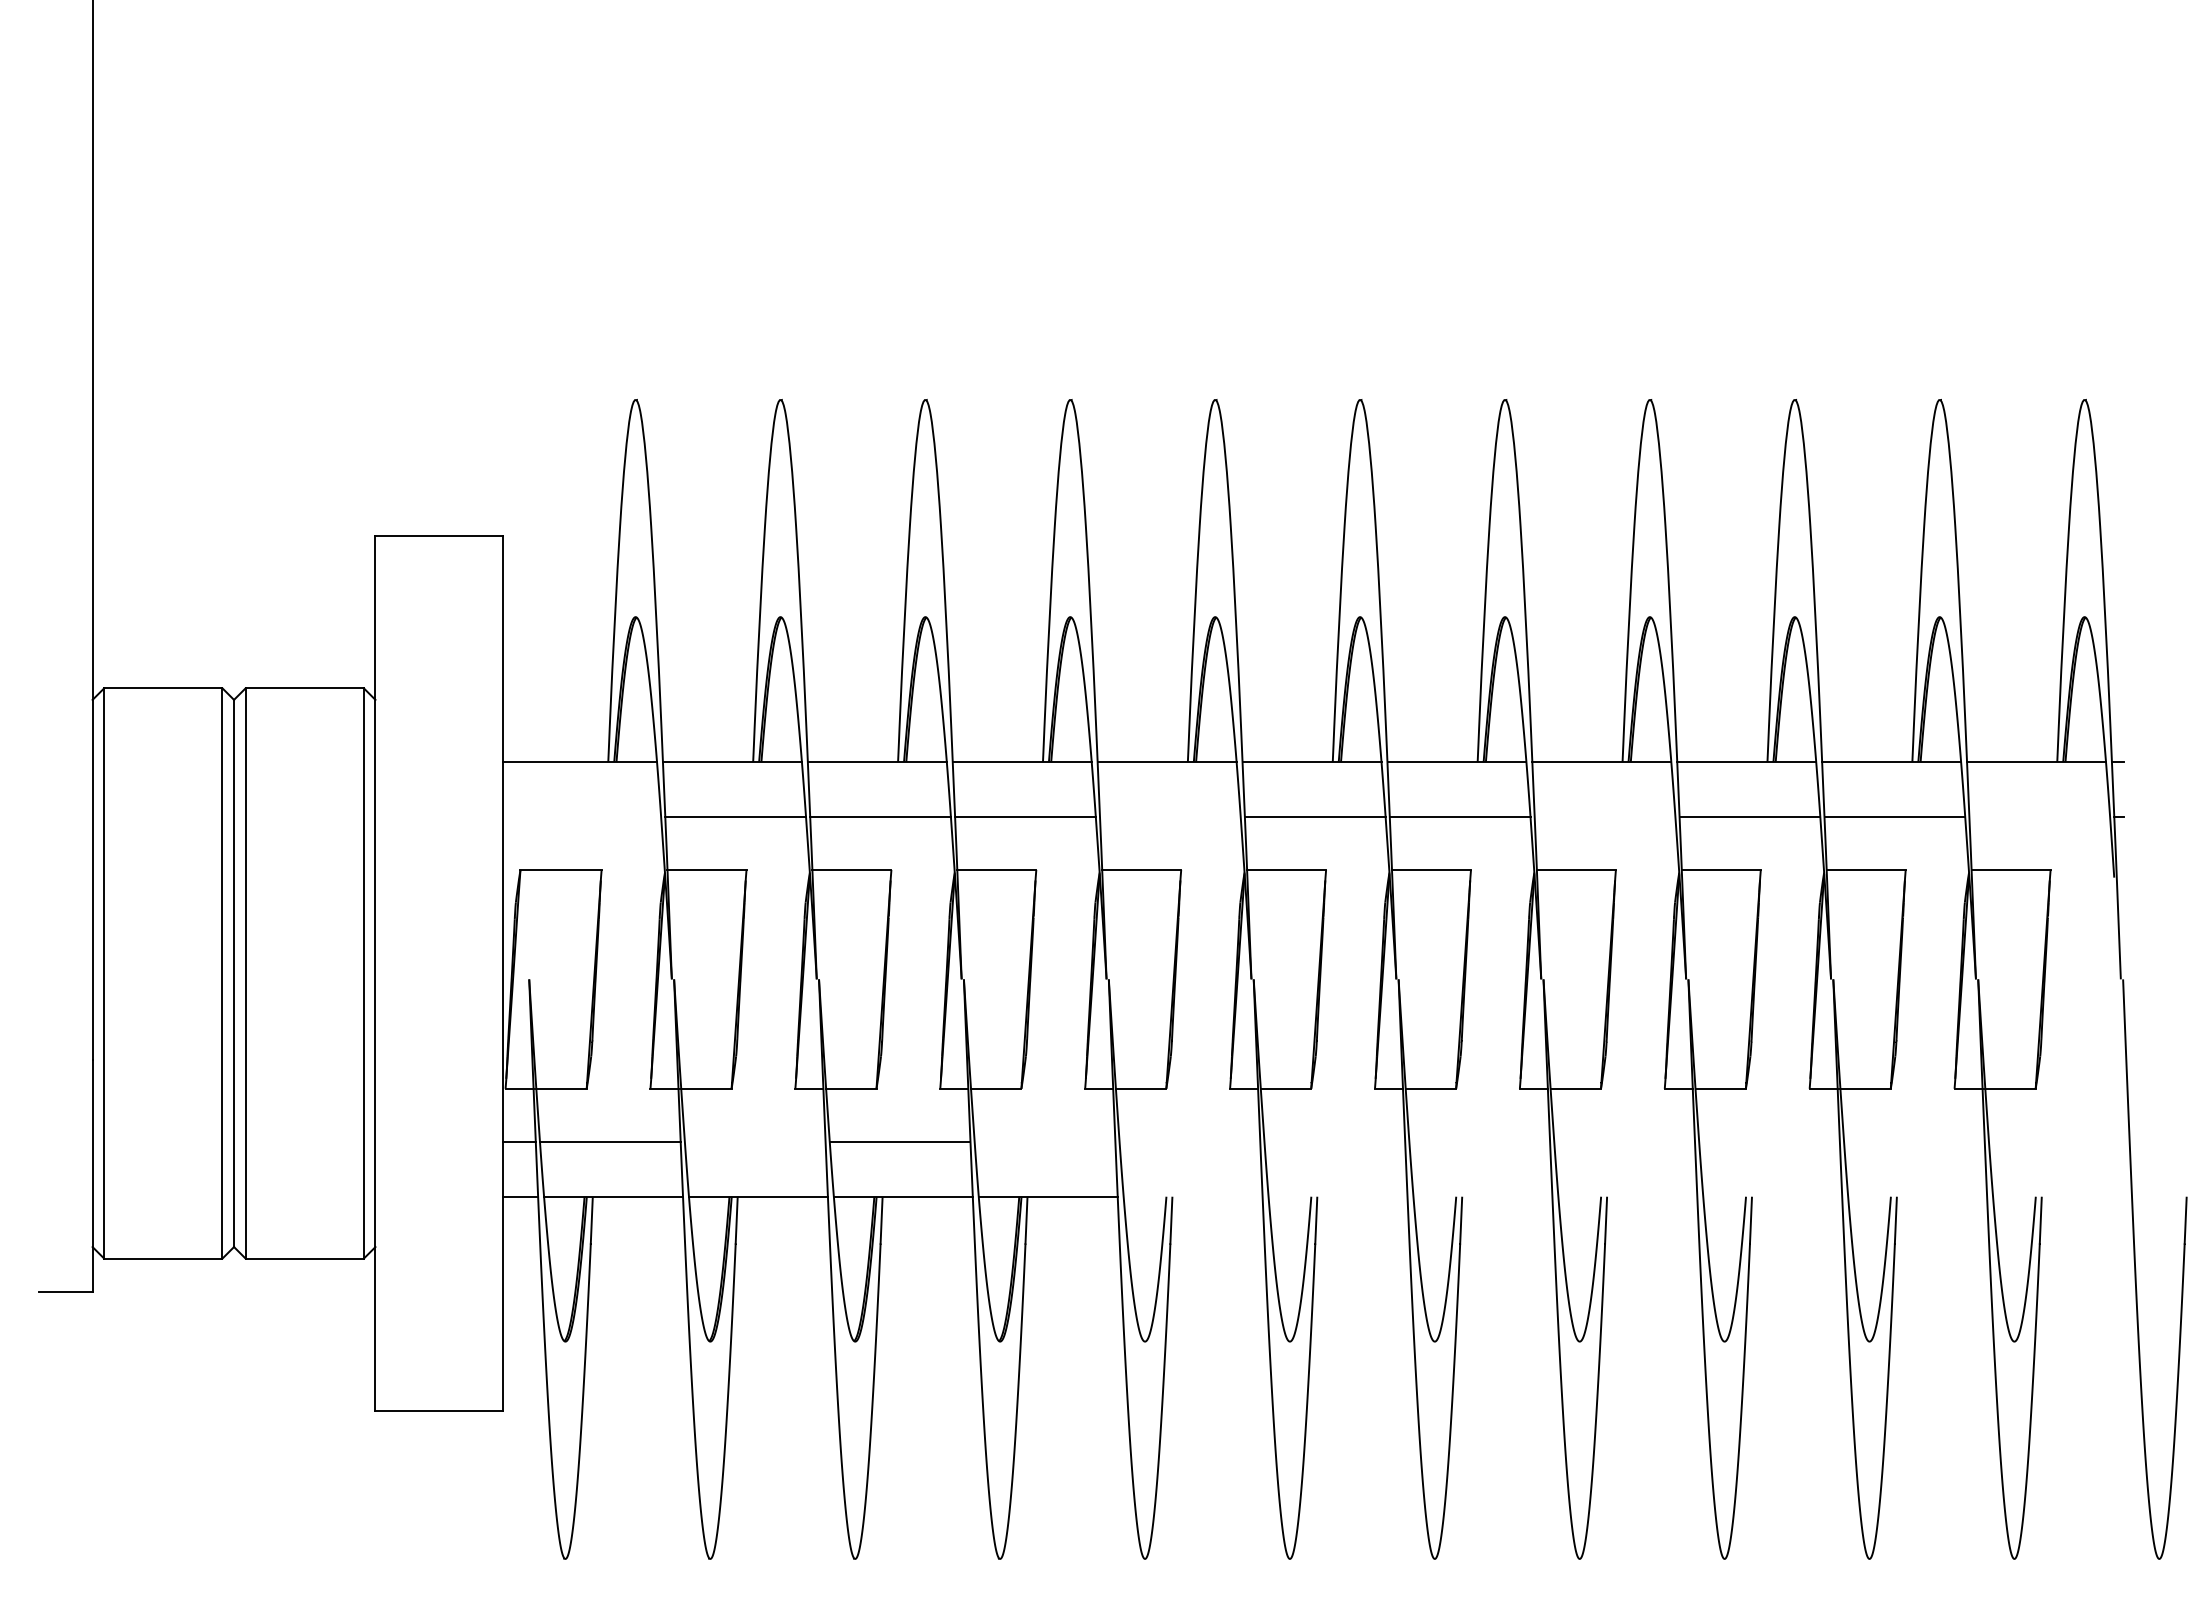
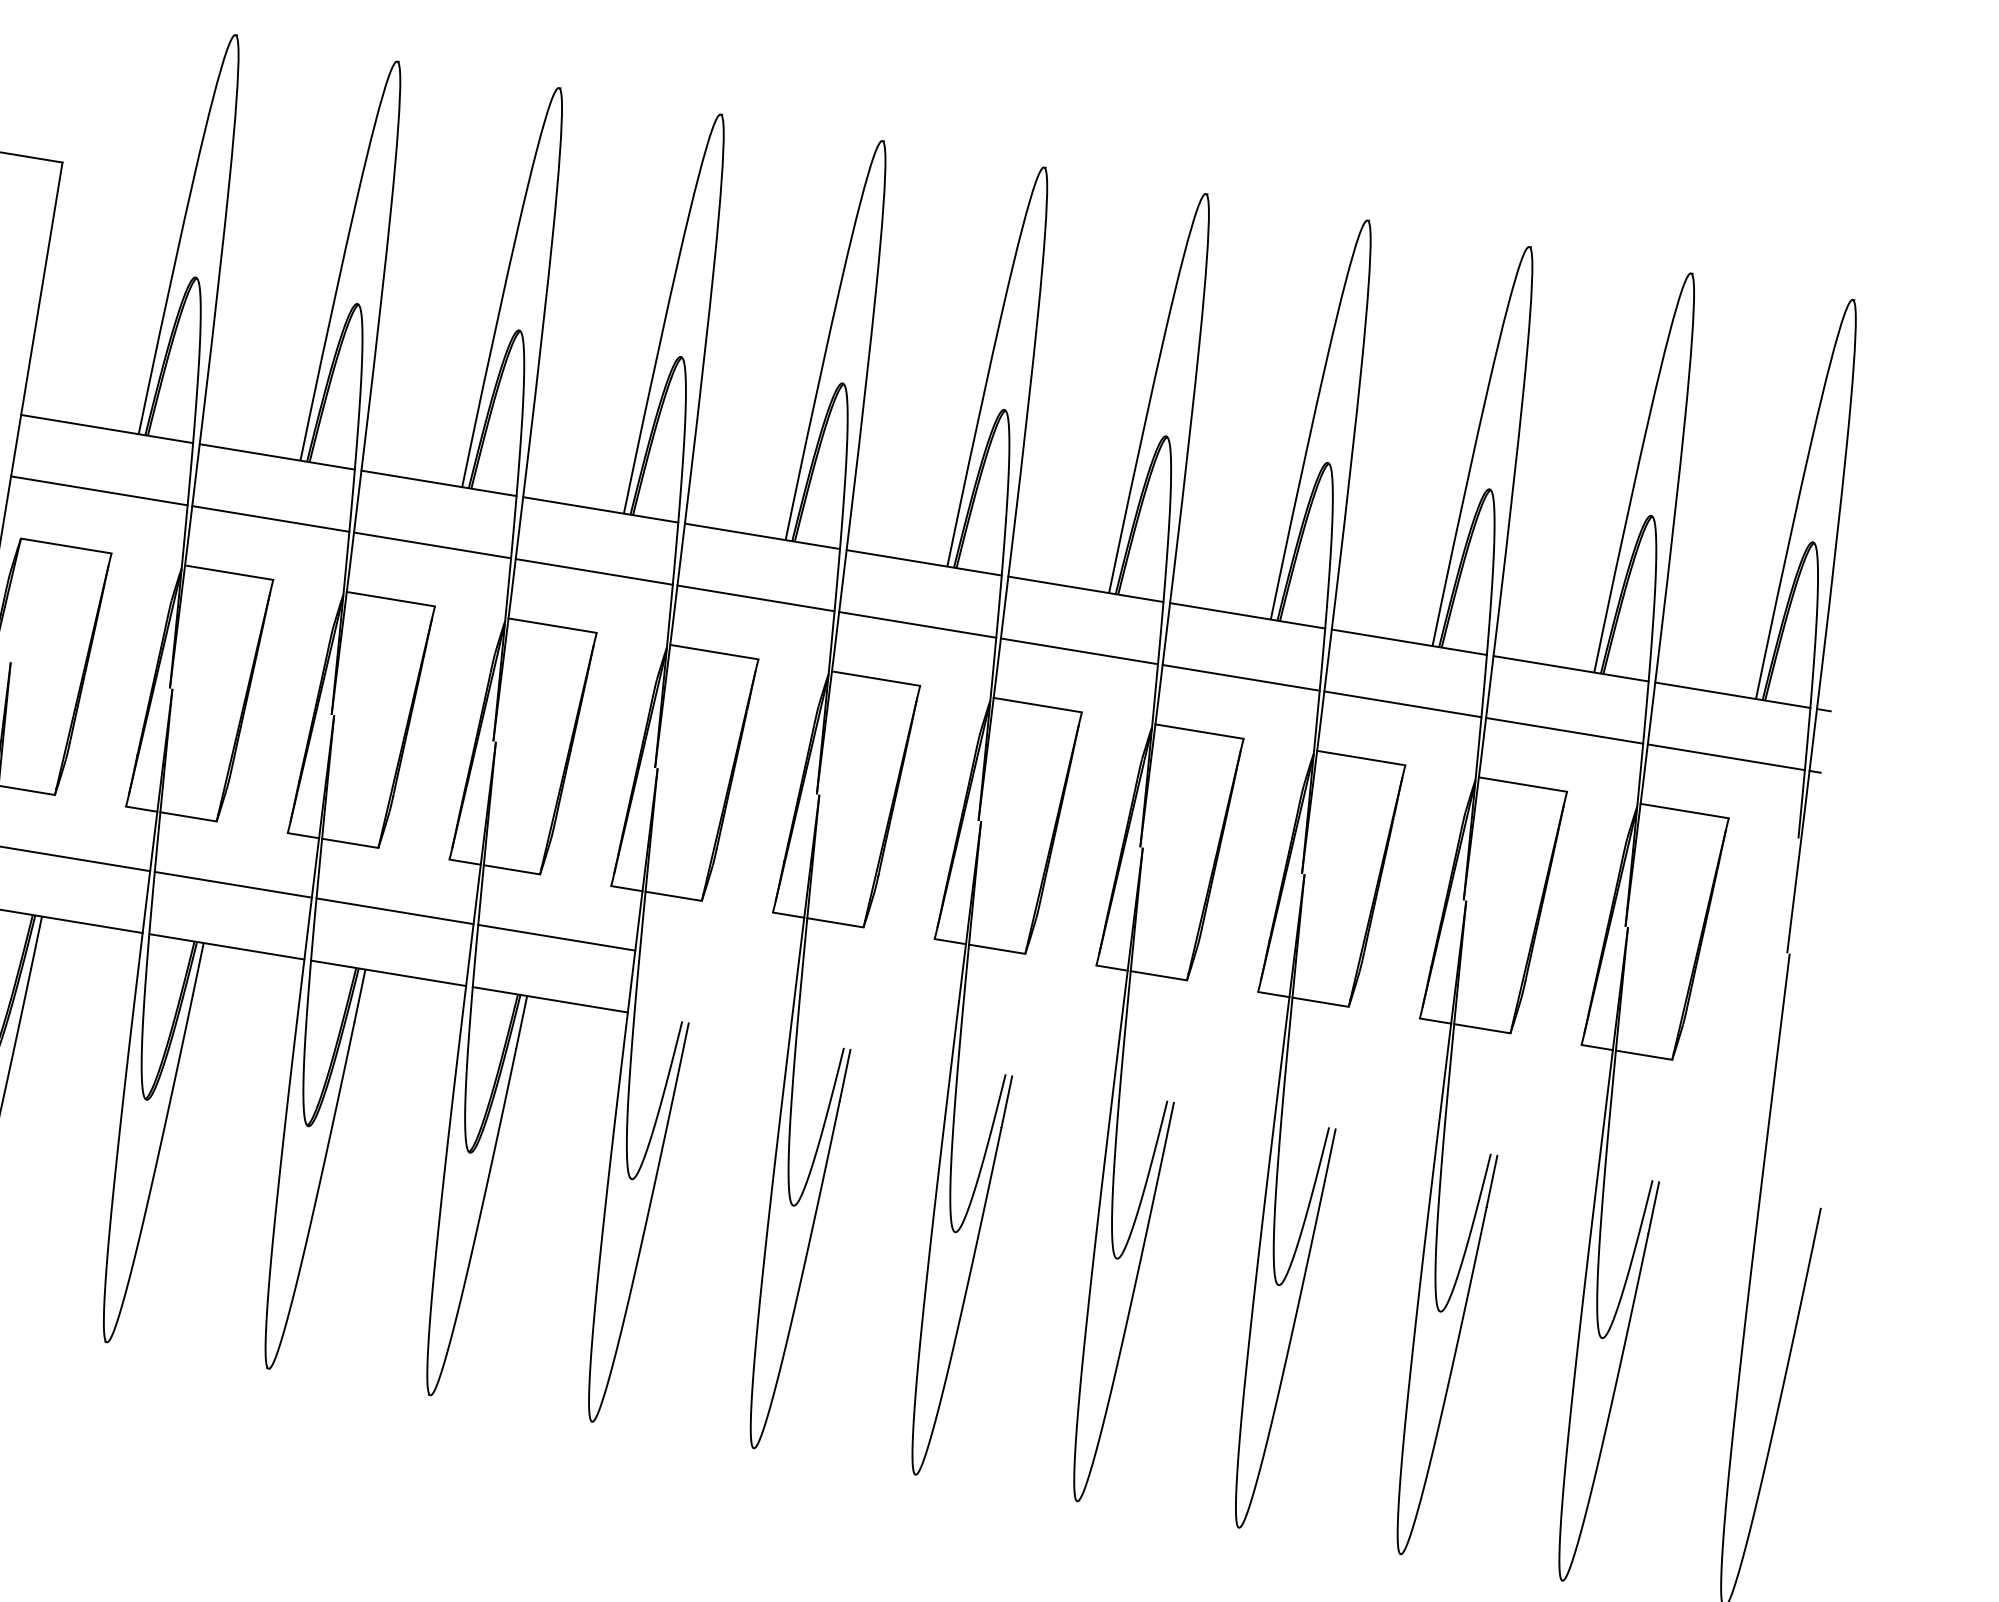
line: (581, 817) -> (98, 491), added
line: (1170, 817) -> (756, 598), added
line: (1604, 817) -> (1240, 678), added
line: (2039, 817) -> (1726, 757), added
line: (754, 1141) -> (232, 884), added
line: (1044, 1141) -> (556, 937), added

